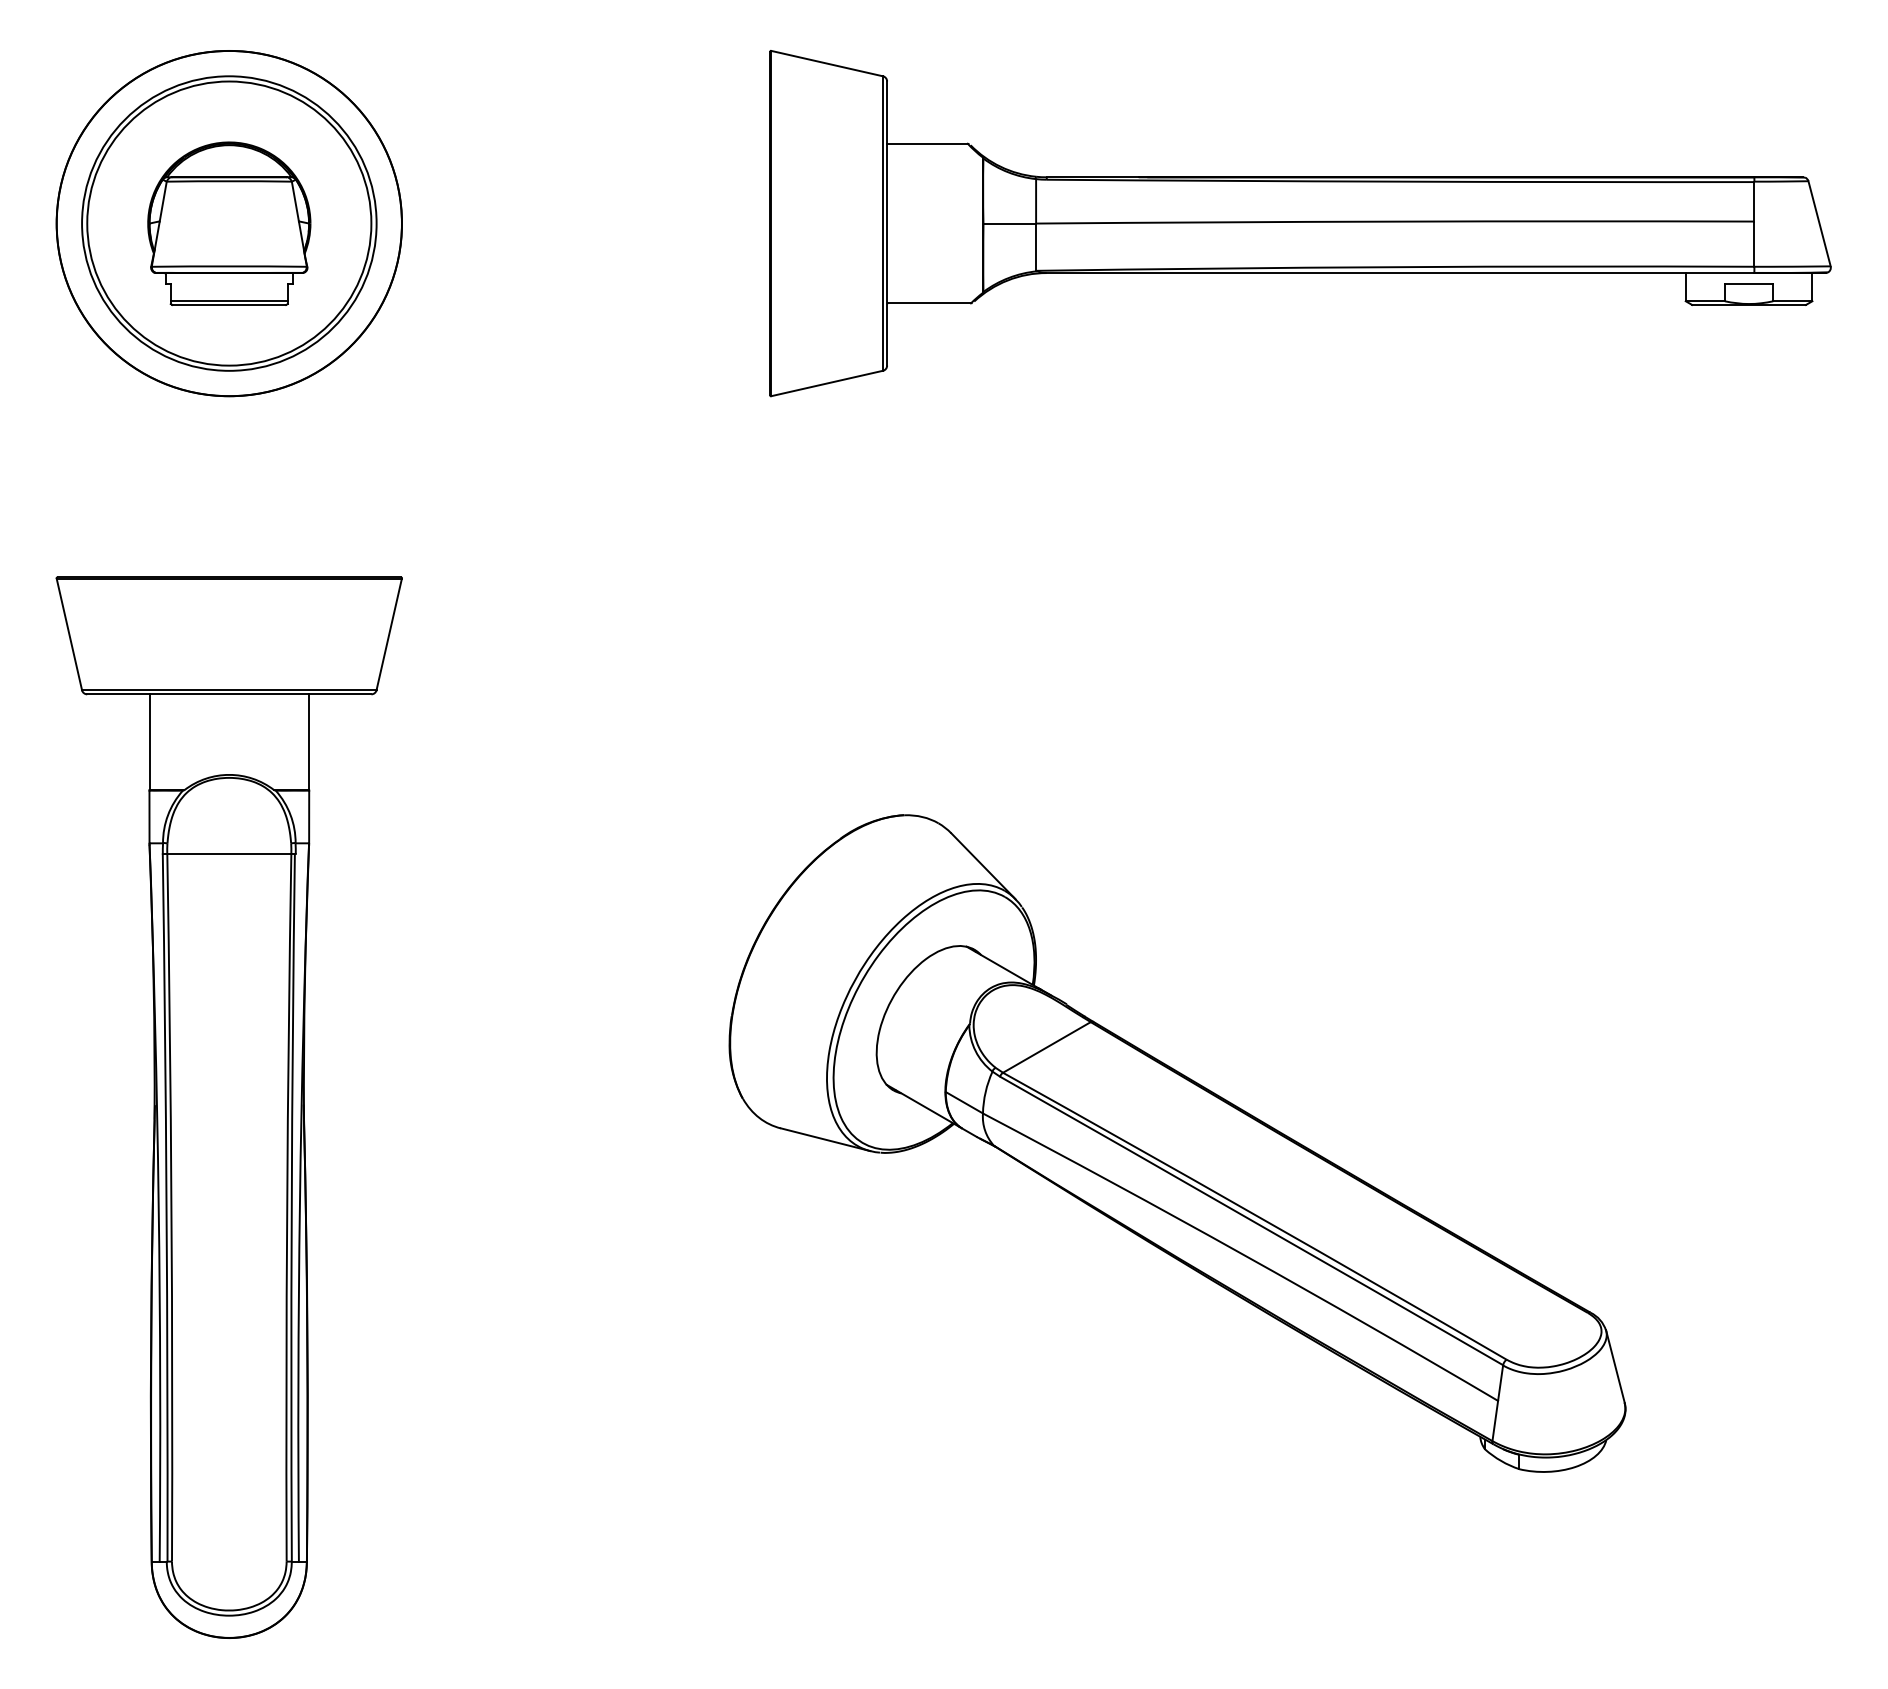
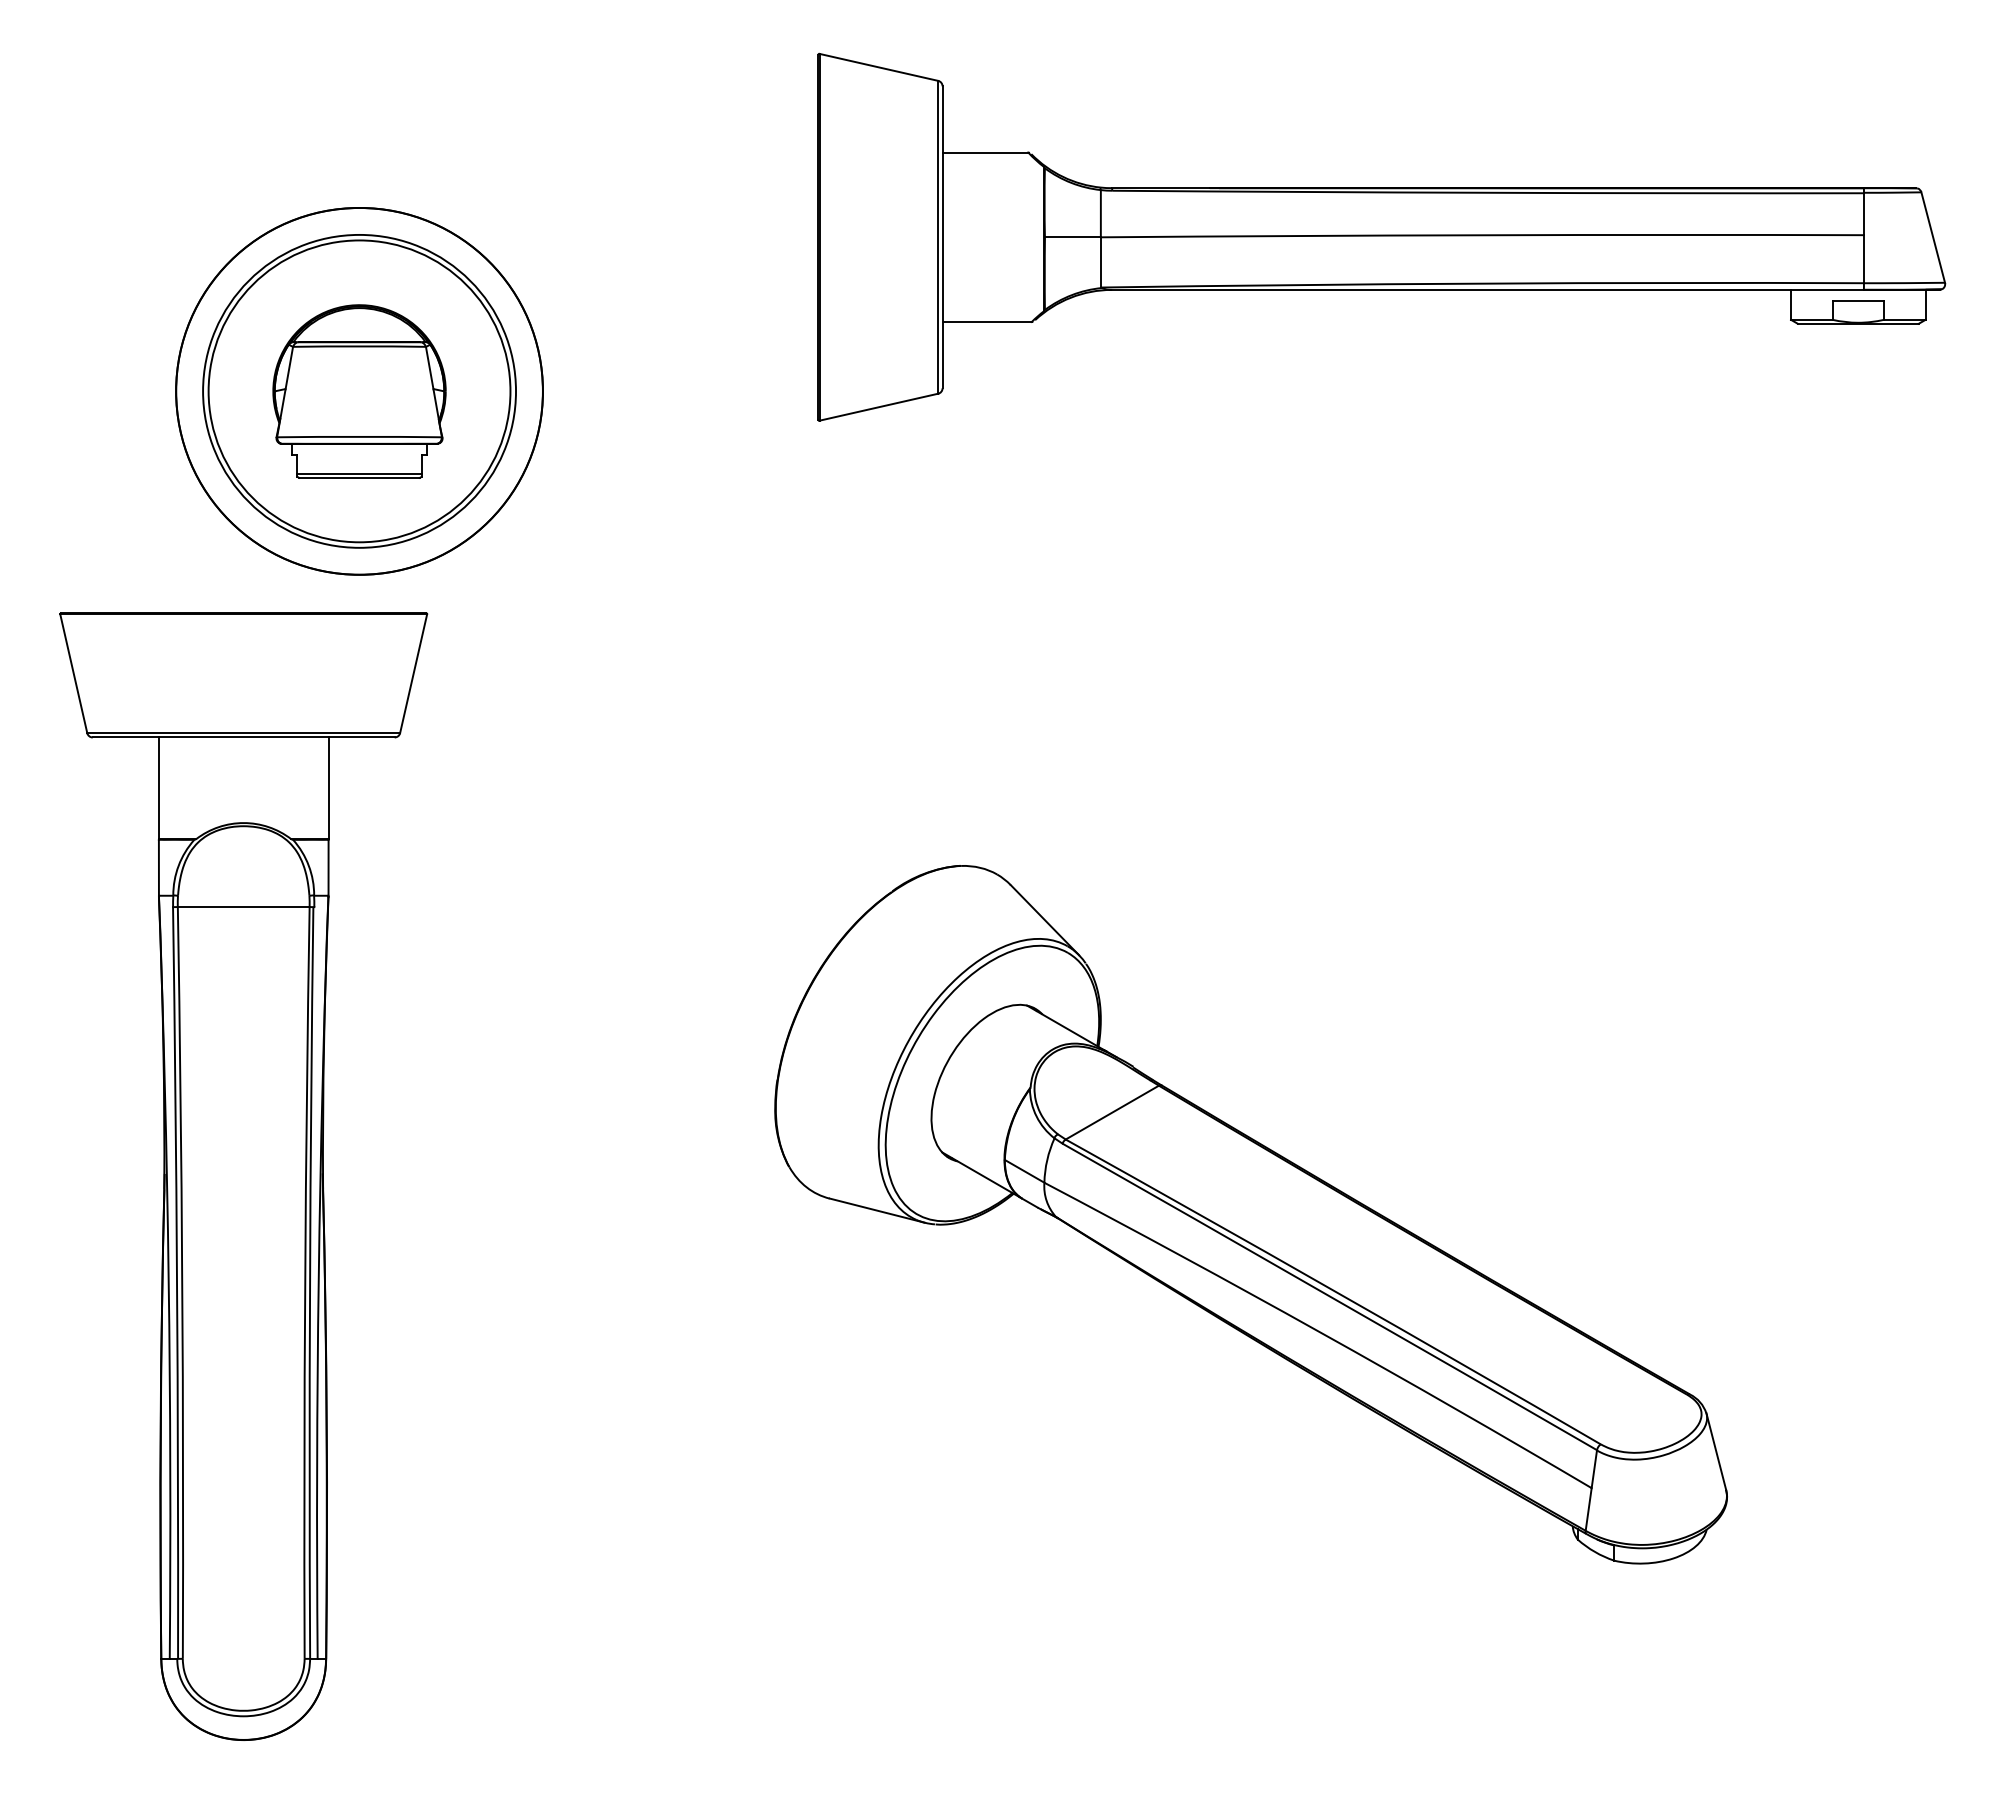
part: (228, 223) -> (358, 391), moved

